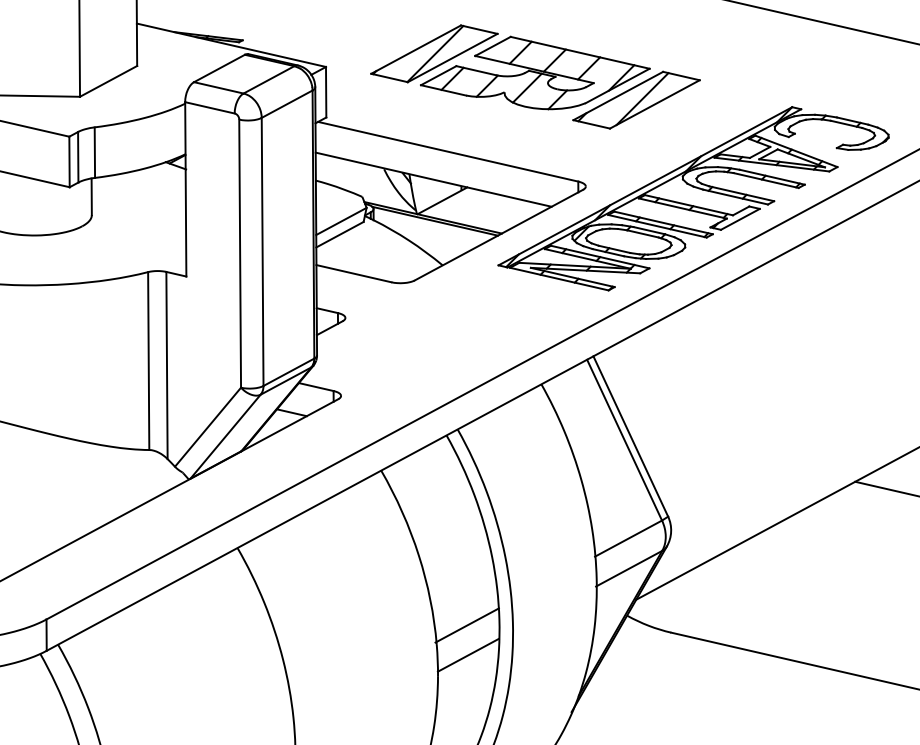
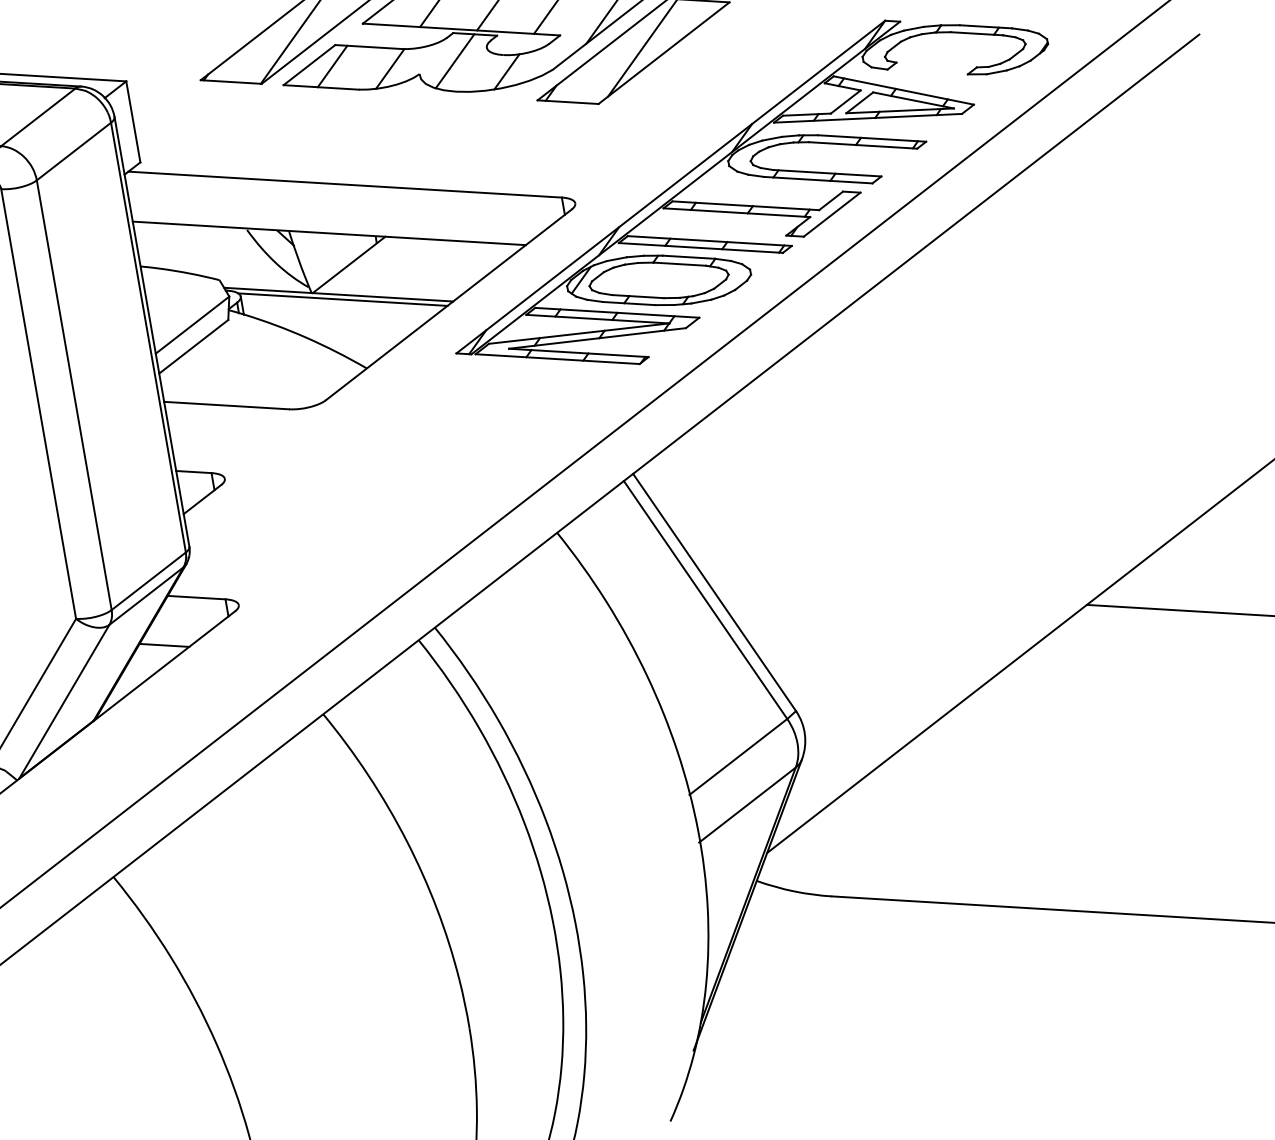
line: (466, 625) -> (501, 939), removed
line: (467, 654) -> (511, 986), removed

